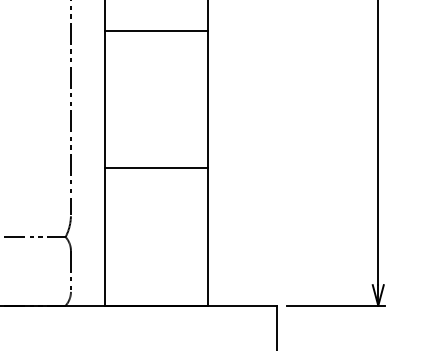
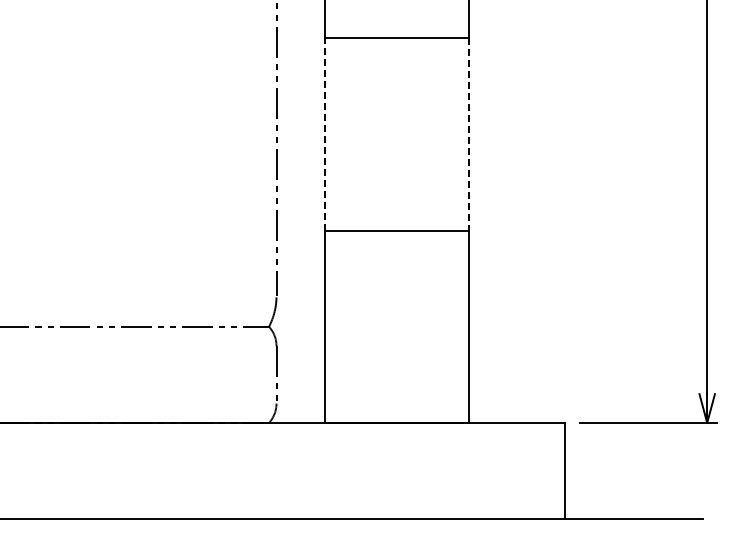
line: (105, 99) -> (324, 133), solid -> dashed
line: (207, 99) -> (468, 134), solid -> dashed

